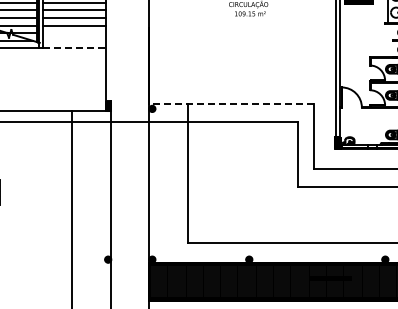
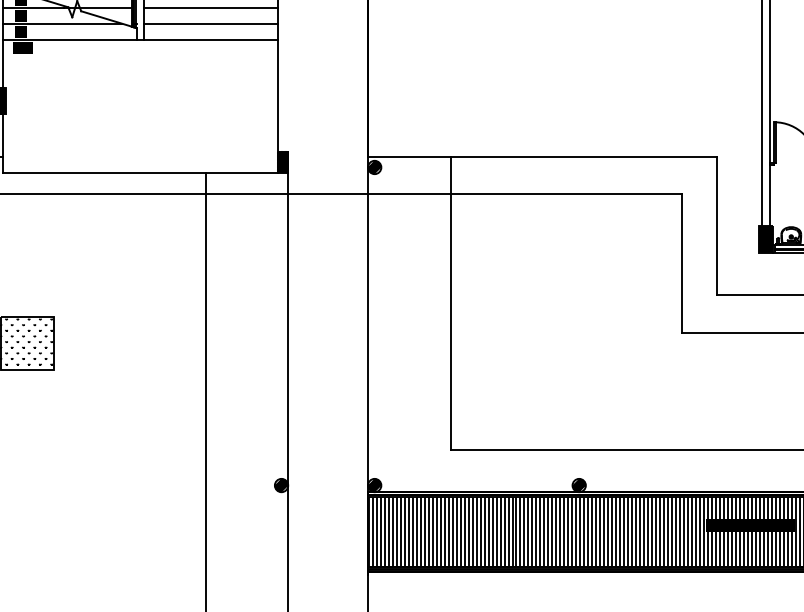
line: (74, 33) -> (210, 8), added
line: (74, 40) -> (210, 23), added
line: (74, 48) -> (210, 40), dashed -> solid
line: (231, 103) -> (541, 156), dashed -> solid

